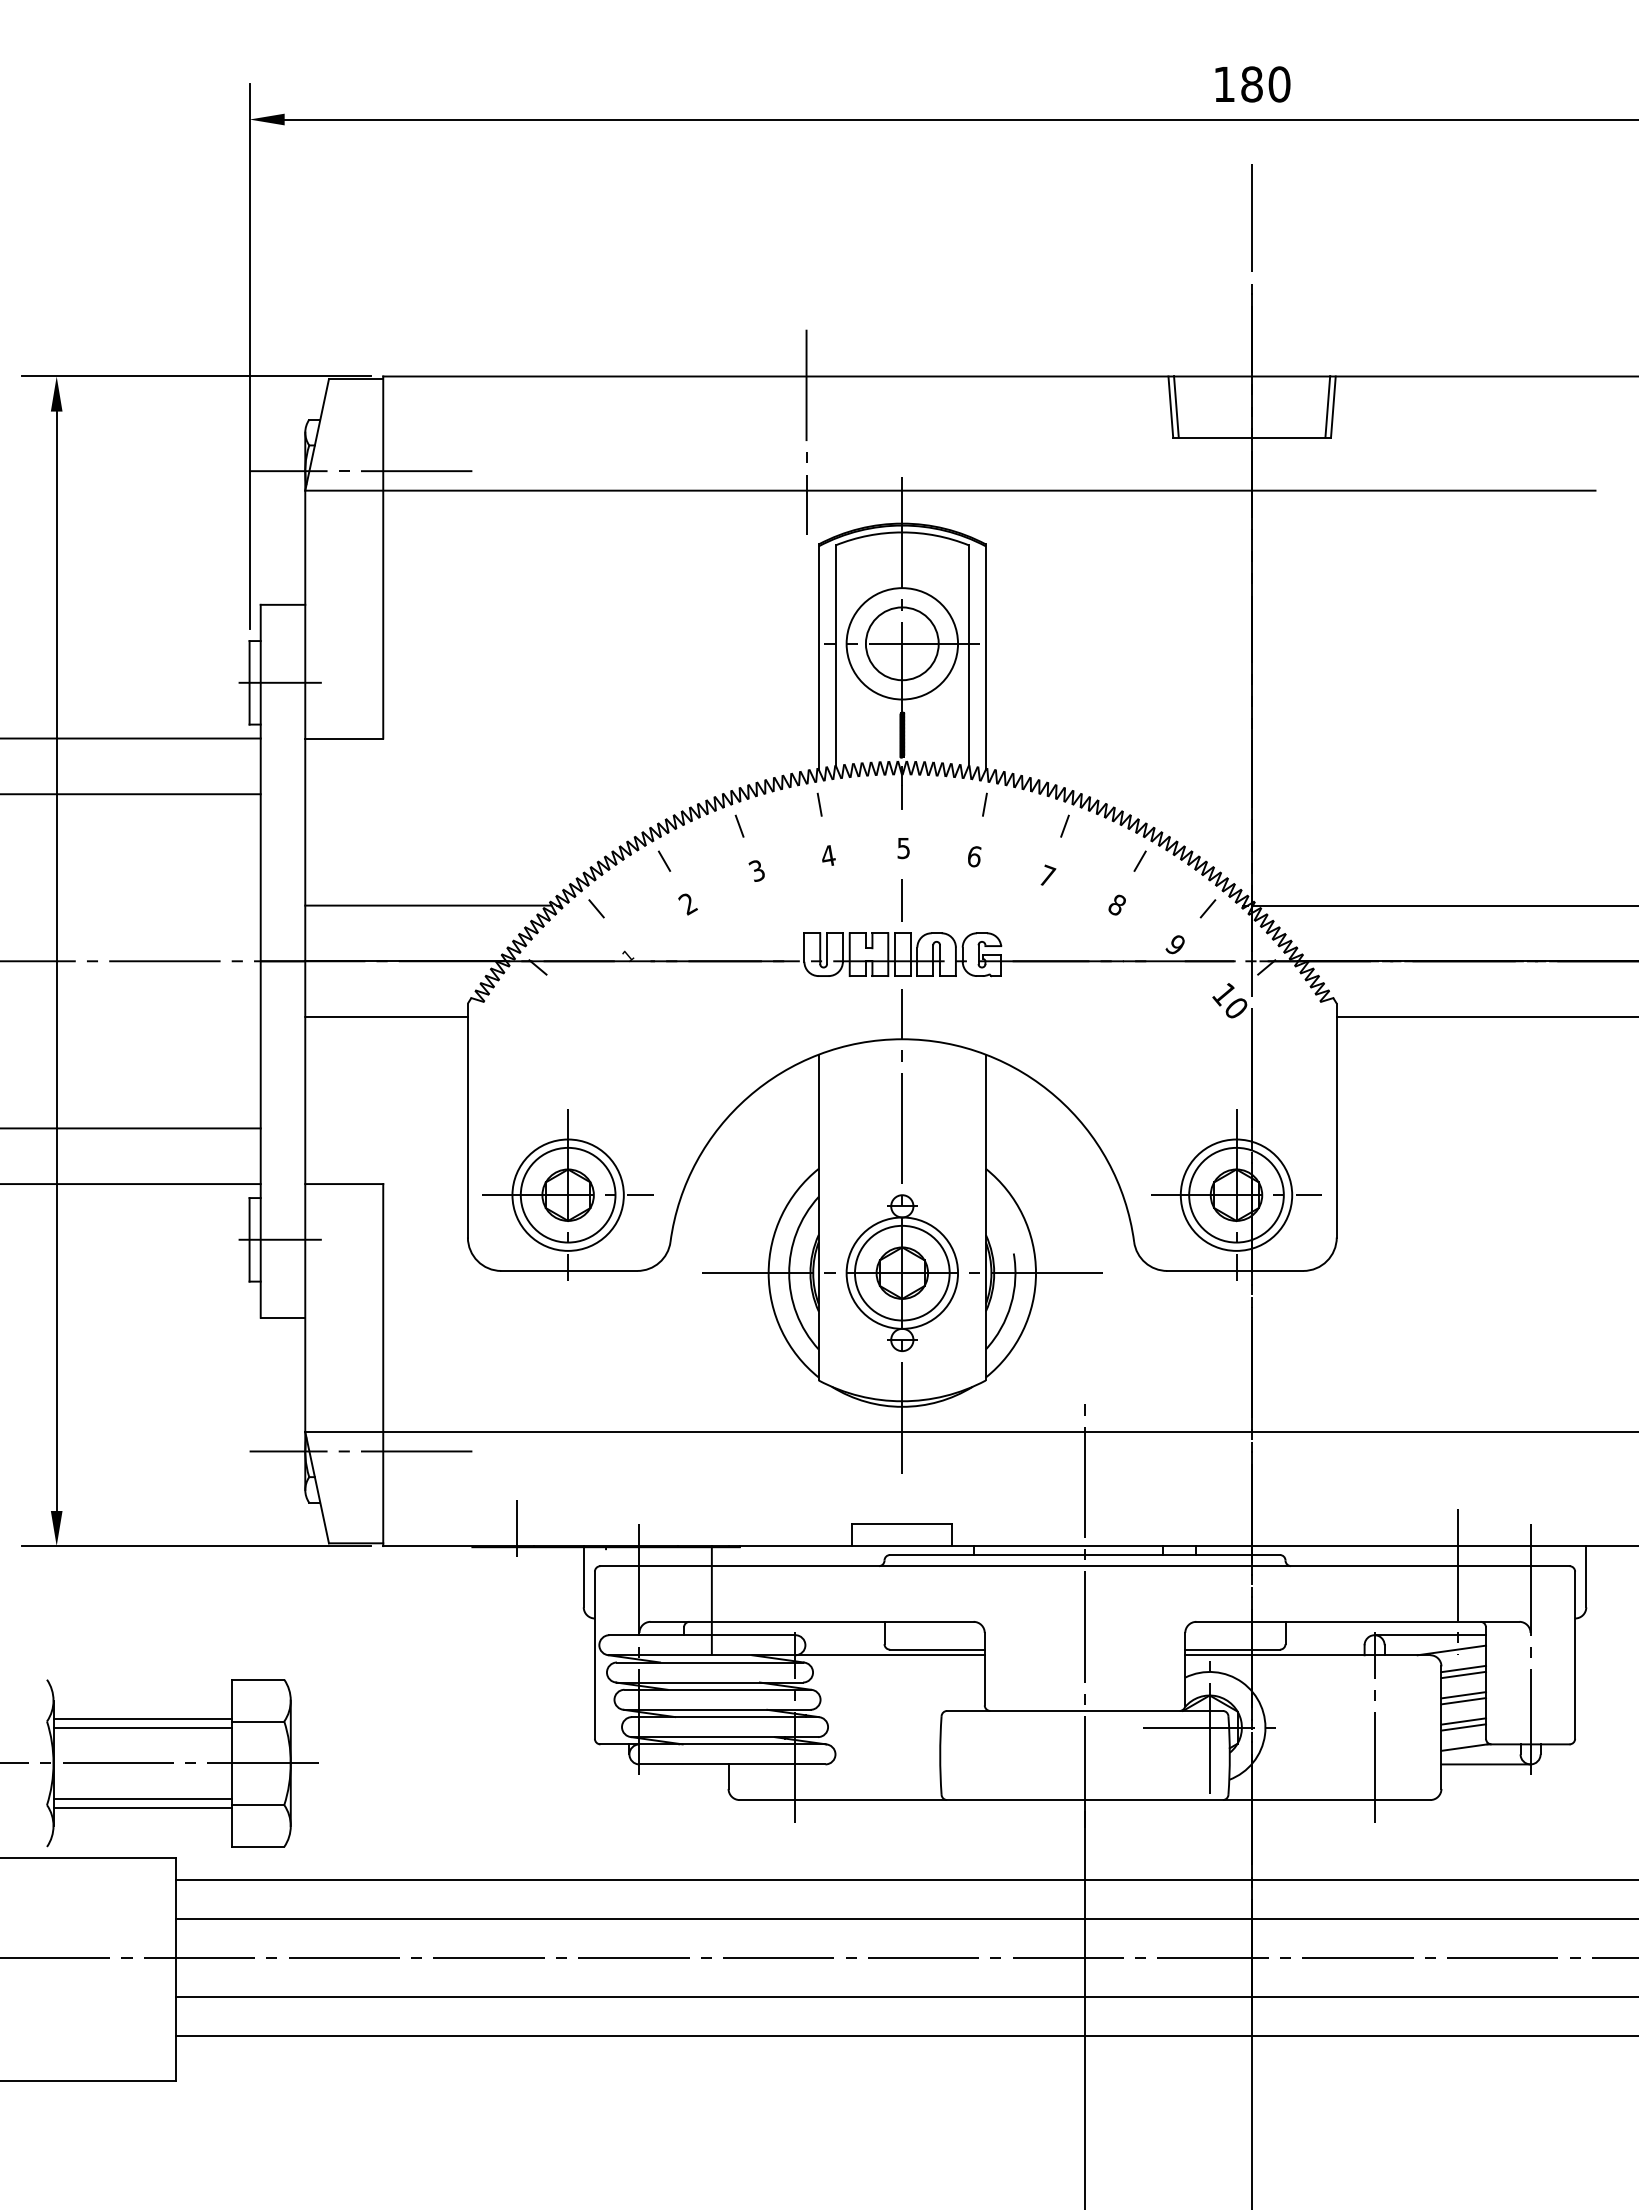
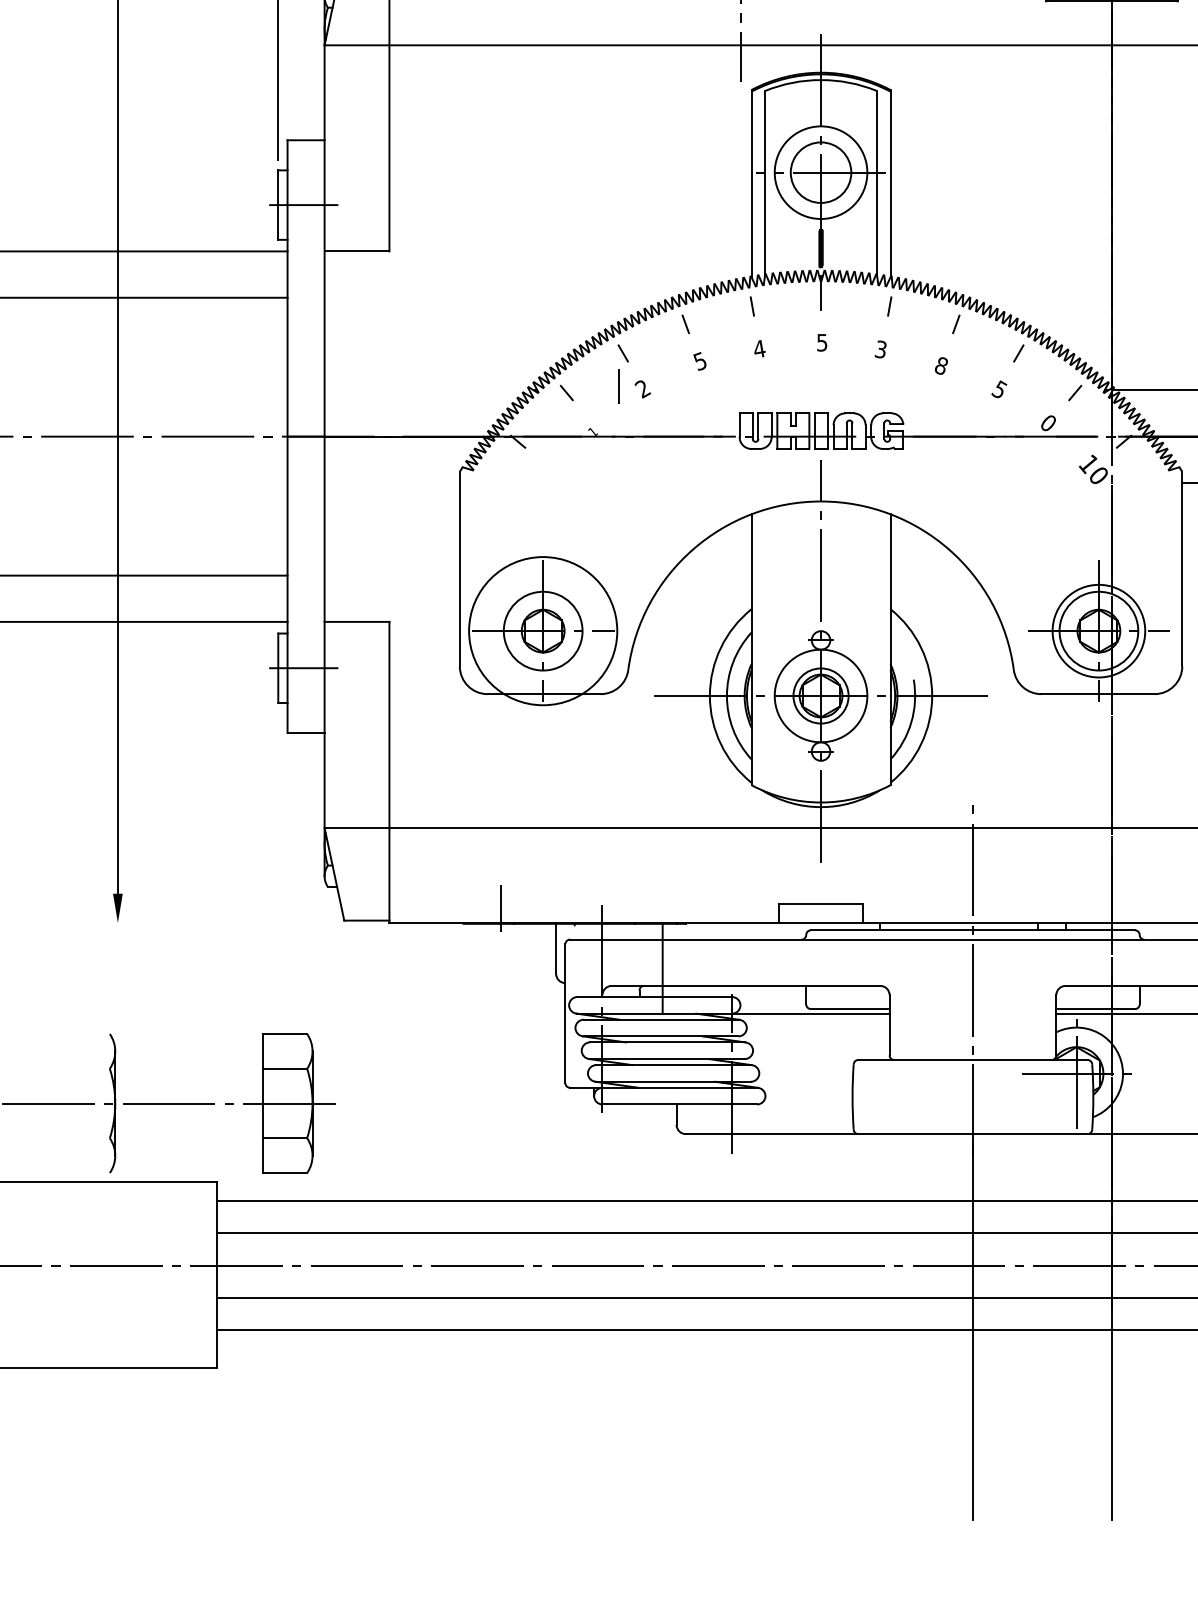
line: (360, 471) -> (370, 29), removed
text: (973, 856) -> (880, 349), 6 -> 3
text: (756, 869) -> (699, 360), 3 -> 5
text: (1047, 875) -> (941, 365), 7 -> 8
line: (901, 900) -> (618, 386), moved
text: (1116, 904) -> (999, 389), 8 -> 5
line: (428, 905) -> (427, 390), removed
text: (1174, 944) -> (1047, 422), 9 -> 0
line: (386, 1016) -> (392, 482), removed
circle: (567, 1194) -> (542, 630), size x1.6
circle: (902, 1272) -> (821, 695), size x0.7
line: (360, 1451) -> (370, 844), removed
line: (196, 1546) -> (234, 923), removed
line: (142, 1718) -> (189, 1066), removed
line: (142, 1727) -> (189, 1073), removed
line: (142, 1798) -> (189, 1132), removed
line: (142, 1807) -> (189, 1140), removed

